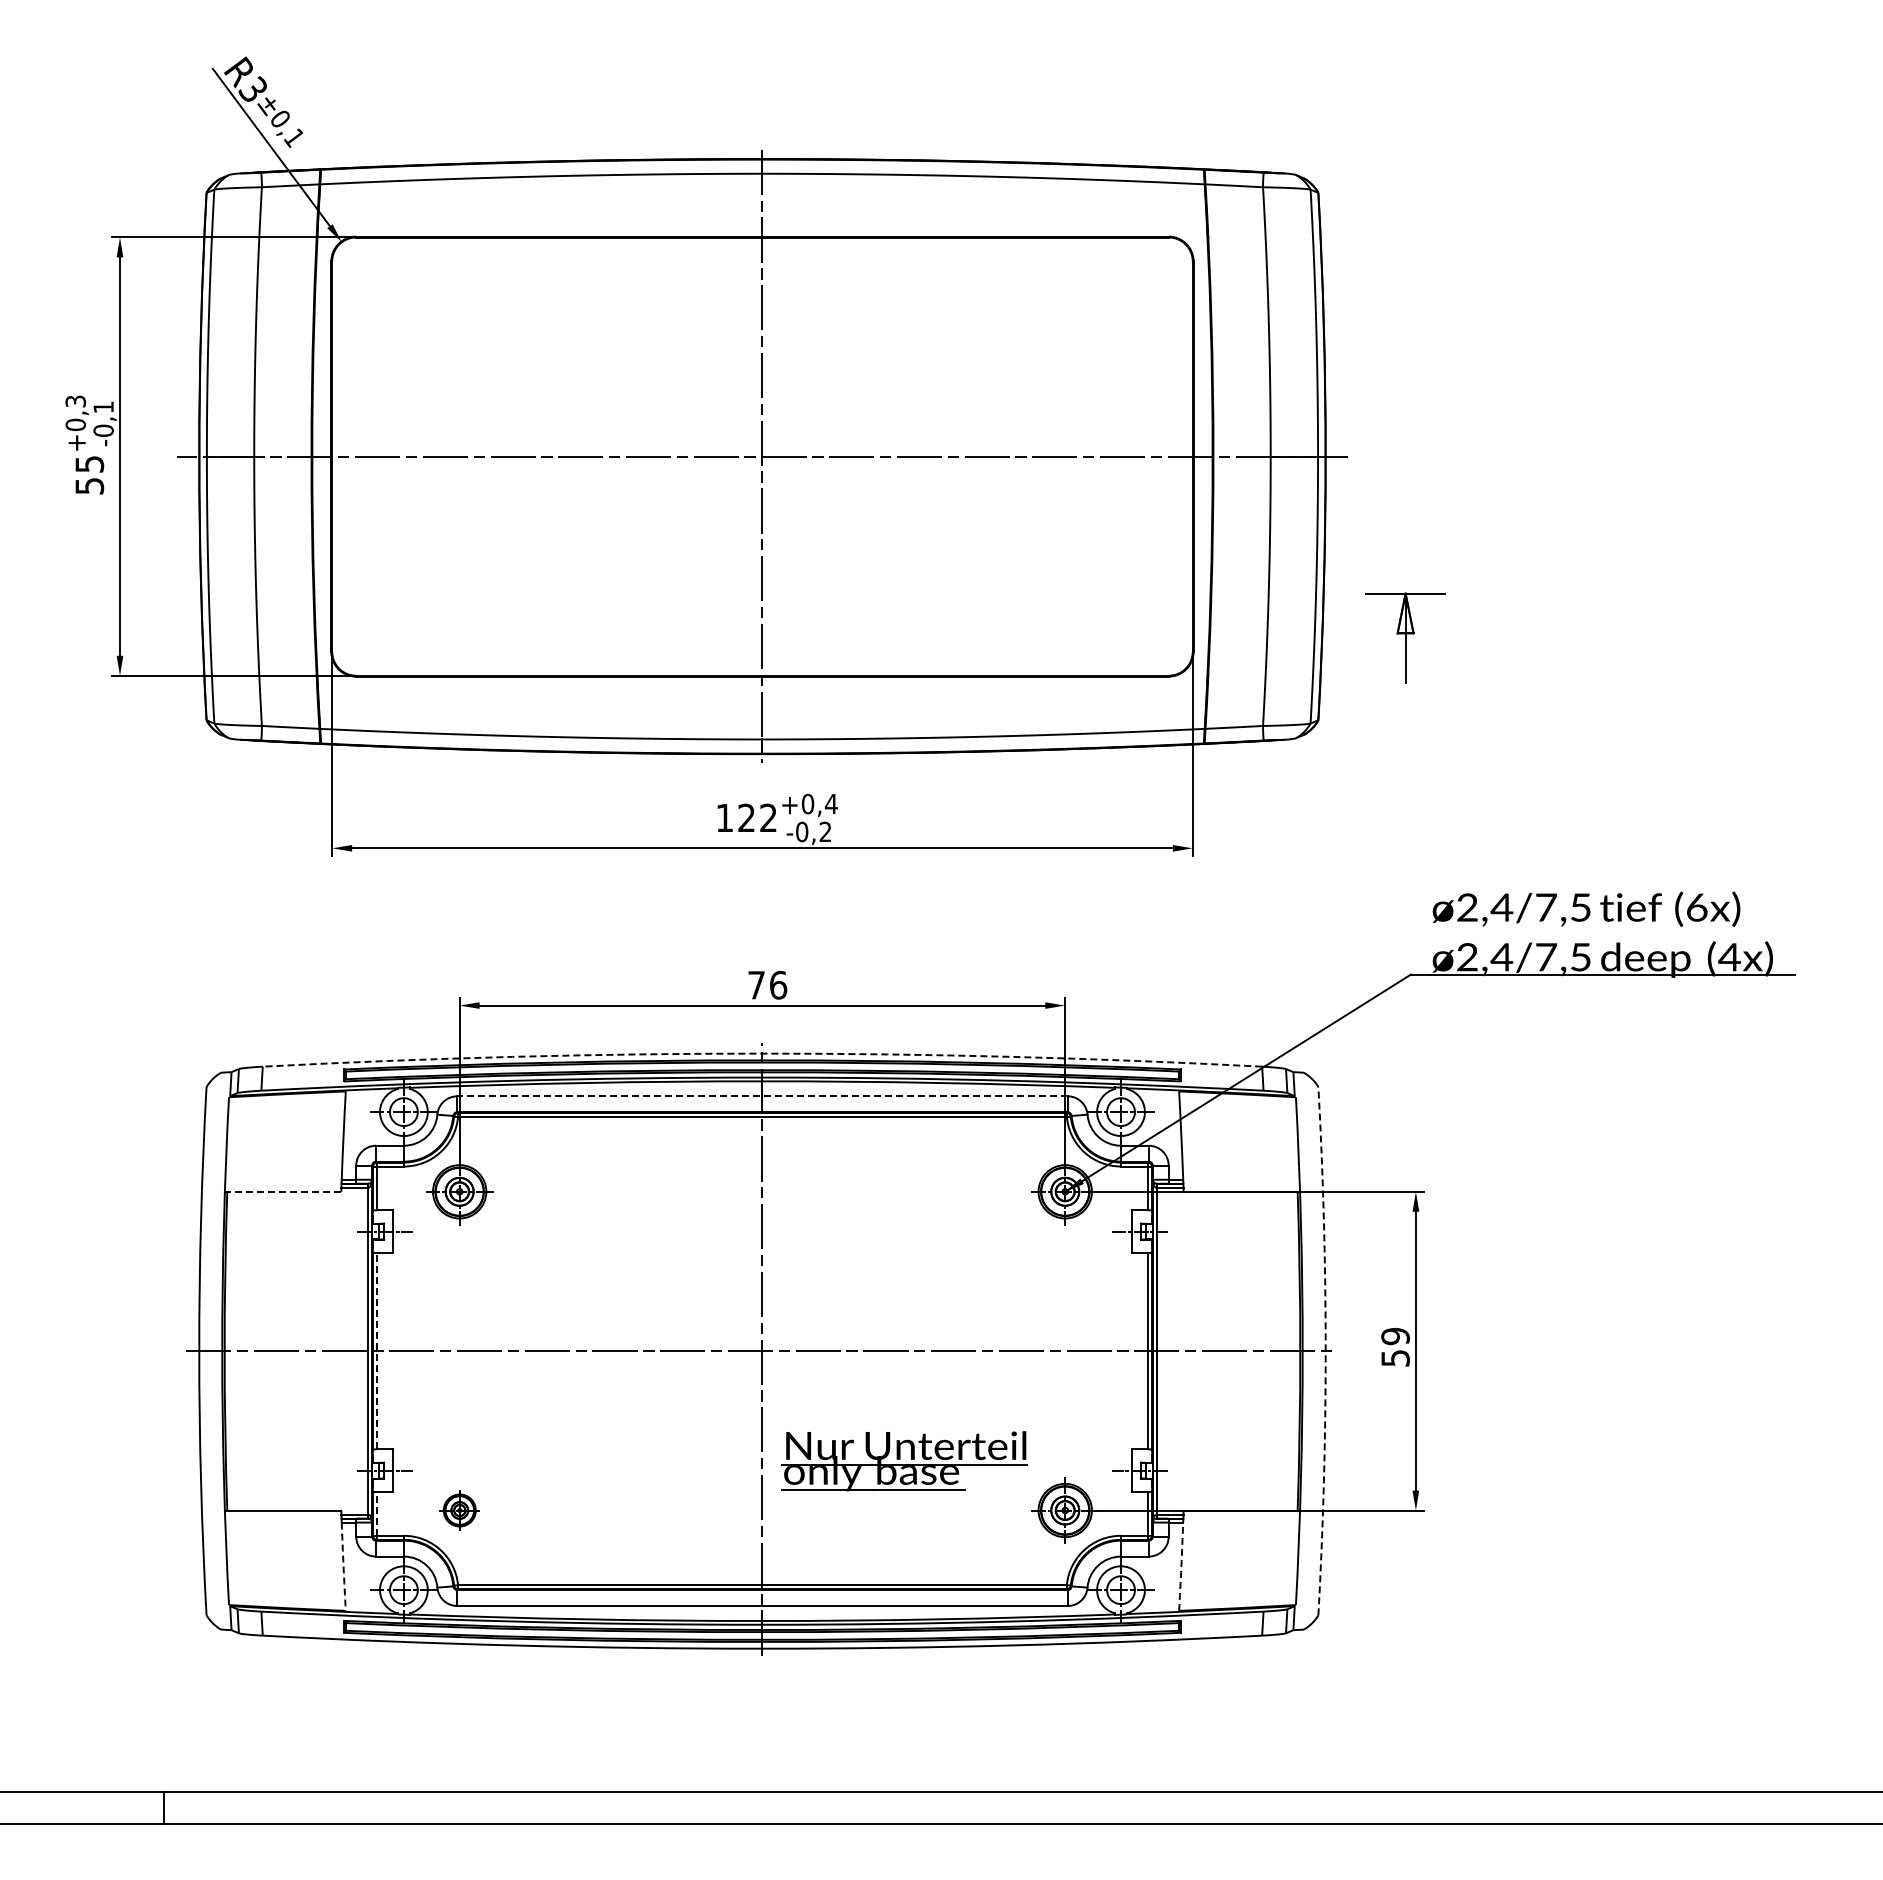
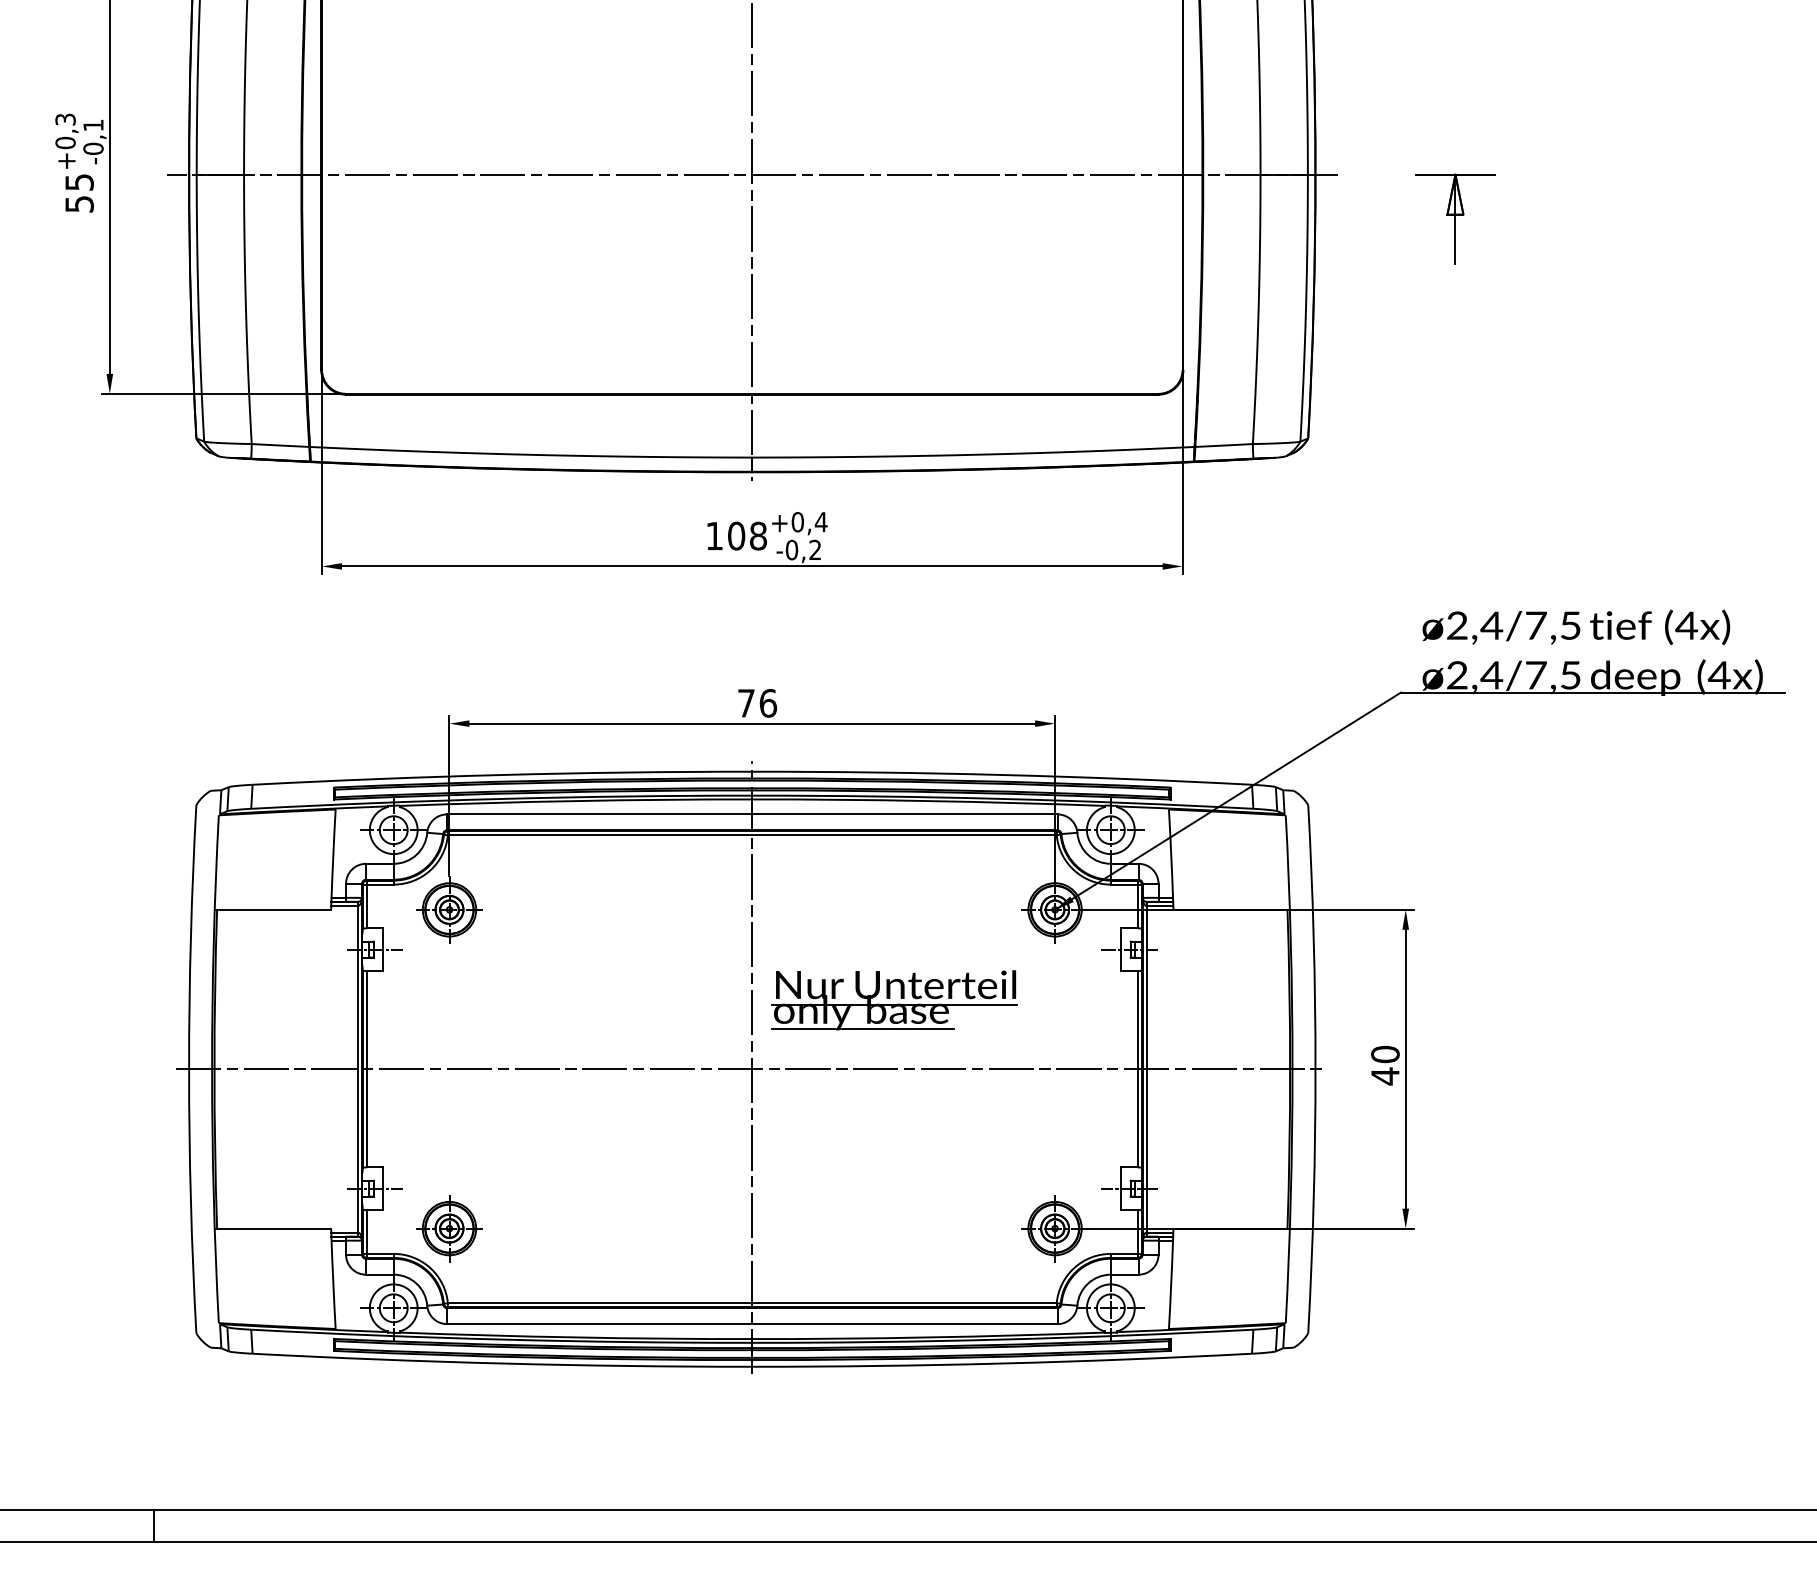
part: (1405, 637) -> (1455, 218), moved
text: (757, 817) -> (747, 535), 122 -> 108
text: (1696, 907) -> (1686, 625), (6x) -> (4x)
arc: (762, 1053) -> (752, 771), dashed -> solid
line: (761, 1096) -> (751, 814), dashed -> solid
line: (283, 1191) -> (273, 909), dashed -> solid
text: (1395, 1347) -> (1385, 1065), 59 -> 40
line: (377, 1350) -> (367, 1068), dashed -> solid
arc: (1325, 1351) -> (1315, 1069), dashed -> solid
part: (904, 1461) -> (894, 1000), moved
part: (459, 1510) -> (449, 1228), size x1.67
line: (377, 1513) -> (367, 1231), dashed -> solid
arc: (343, 1566) -> (333, 1284), dashed -> solid
arc: (1181, 1566) -> (1171, 1284), dashed -> solid

